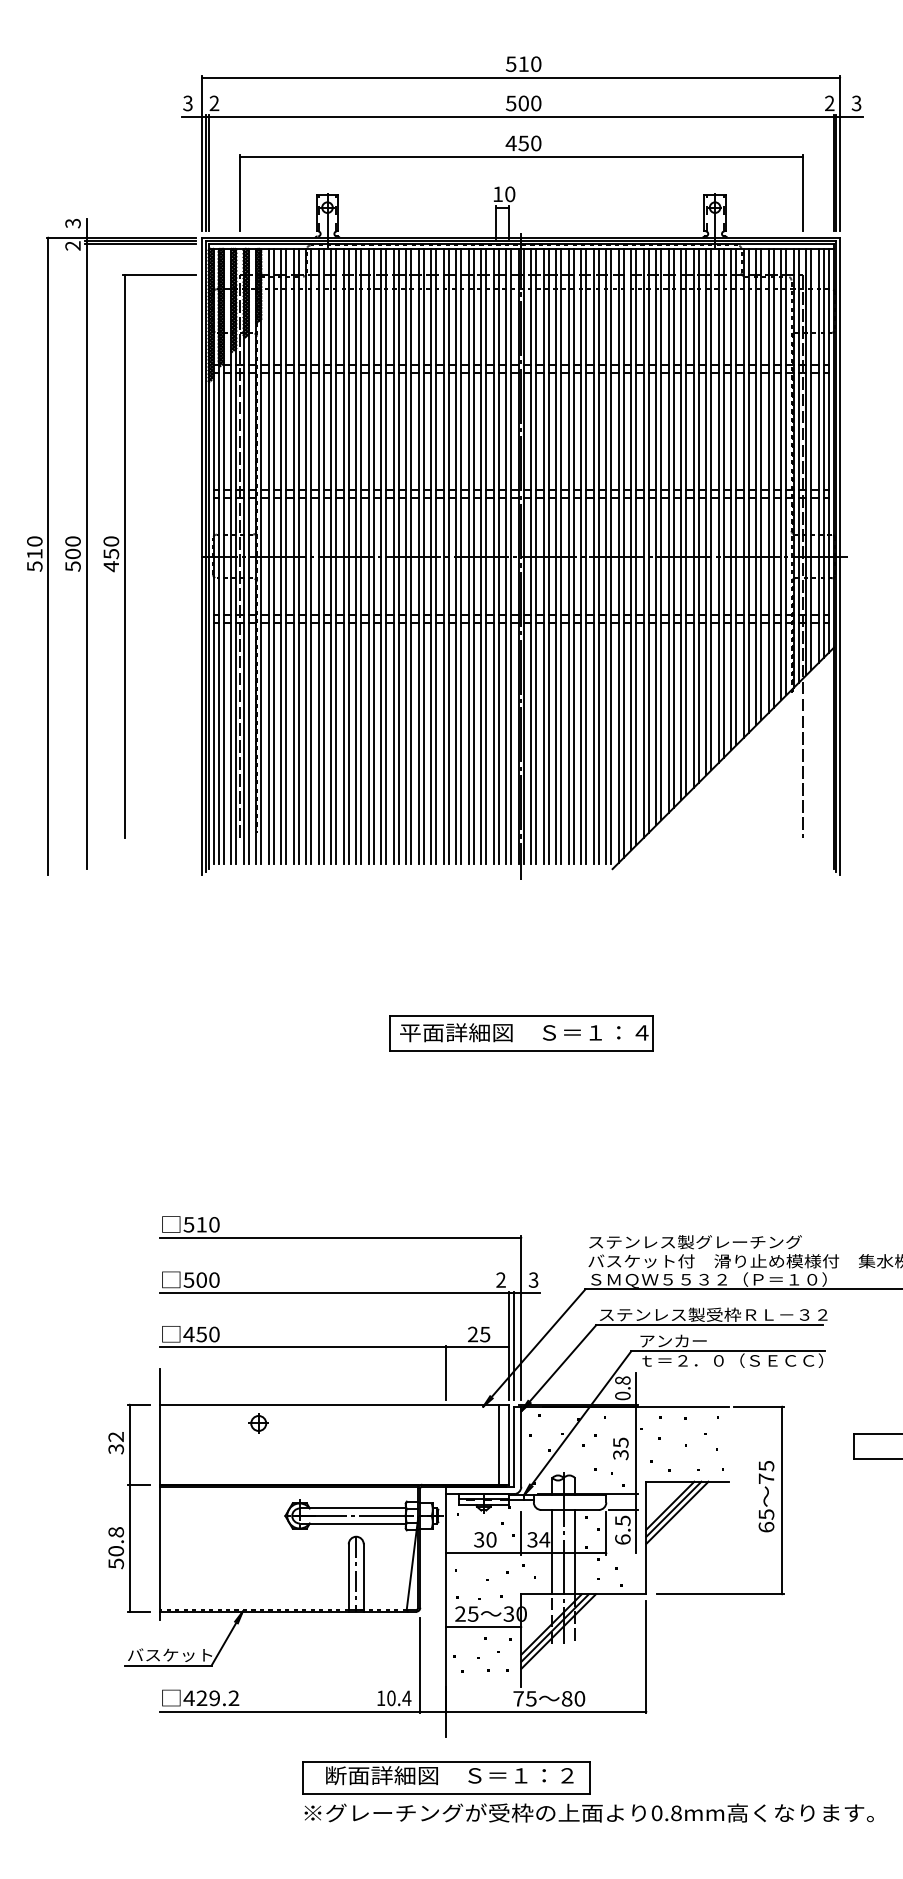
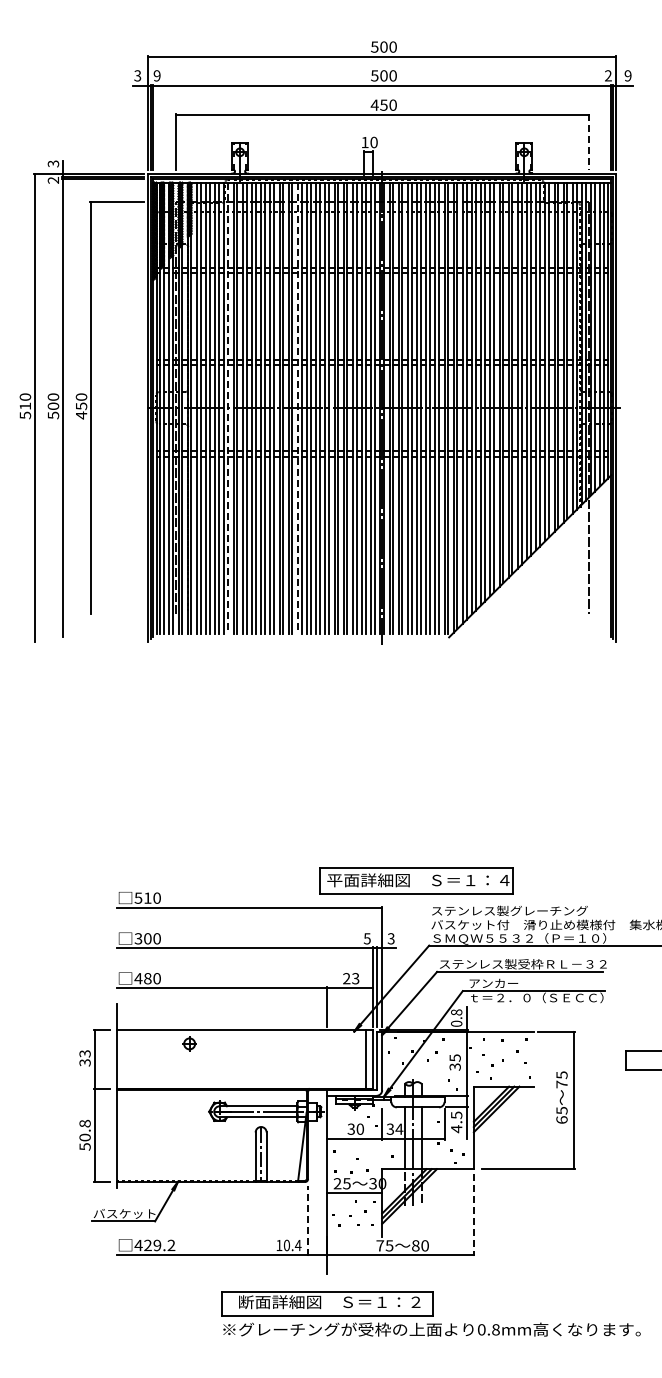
text: (523, 63) -> (383, 46), 510 -> 500
text: (855, 102) -> (627, 75), 3 -> 9
text: (213, 104) -> (156, 76), 2 -> 9
line: (802, 192) -> (588, 141), solid -> dashed
line: (311, 557) -> (228, 408), solid -> dashed
line: (405, 557) -> (297, 408), solid -> dashed
part: (521, 1032) -> (416, 880), moved
text: (189, 1279) -> (138, 938), 500 -> 300
text: (501, 1279) -> (367, 938), 2 -> 5
text: (201, 1334) -> (147, 978), 450 -> 480
text: (484, 1334) -> (355, 978), 25 -> 23
text: (116, 1436) -> (85, 1053), 32 -> 33
text: (622, 1540) -> (456, 1129), 6.5 -> 4.5
line: (645, 1657) -> (473, 1215), solid -> dashed
line: (420, 1664) -> (308, 1220), solid -> dashed

